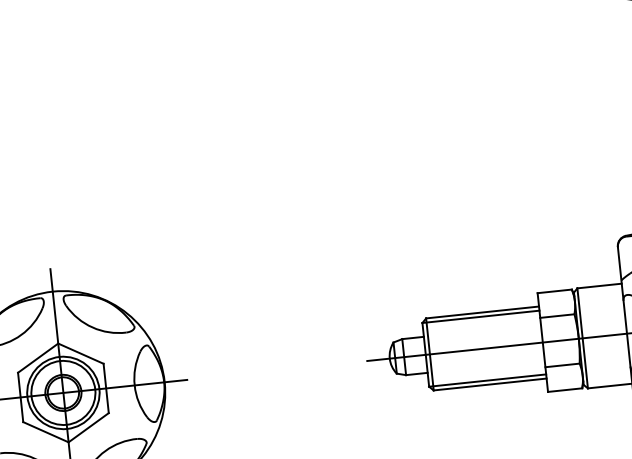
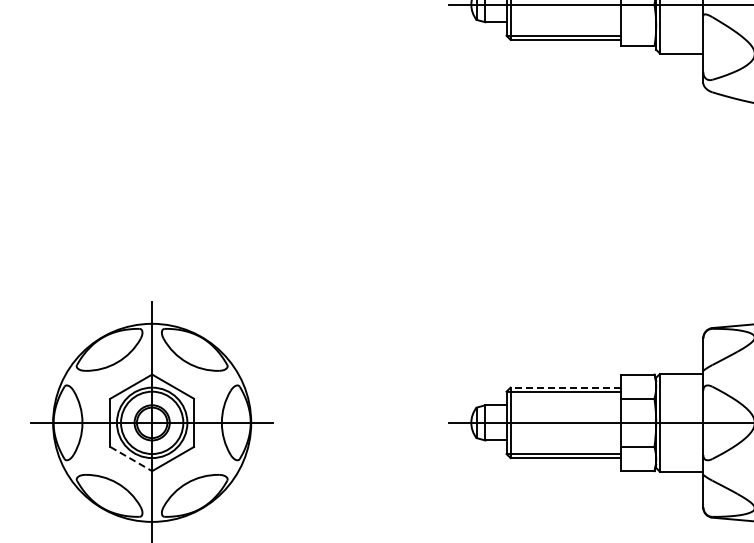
line: (482, 312) -> (565, 387), solid -> dashed
line: (46, 432) -> (131, 459), solid -> dashed

